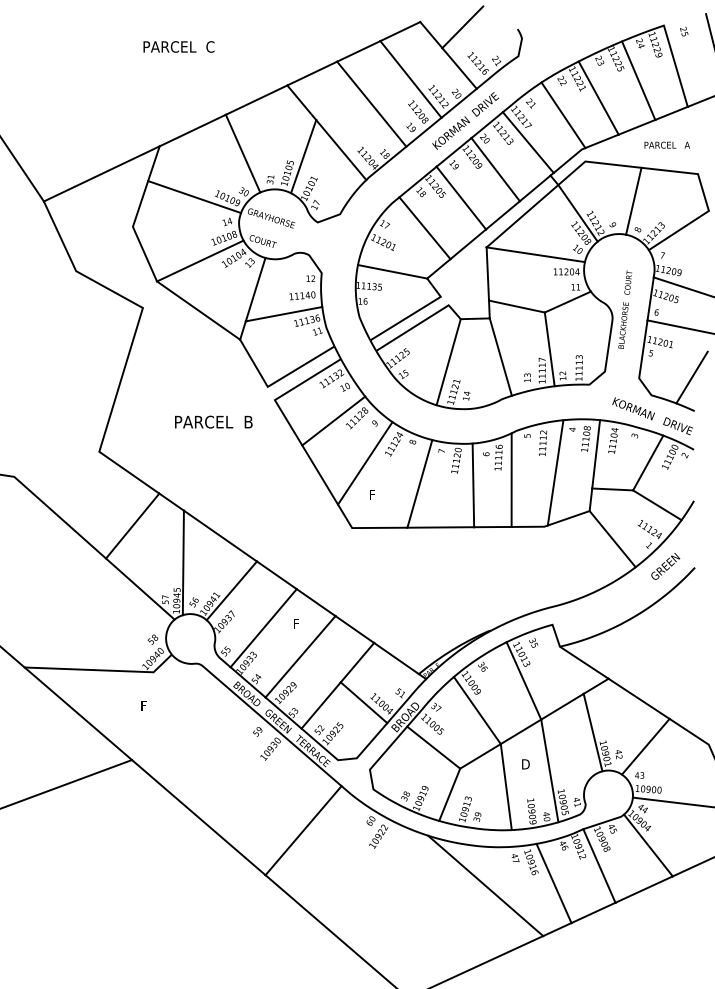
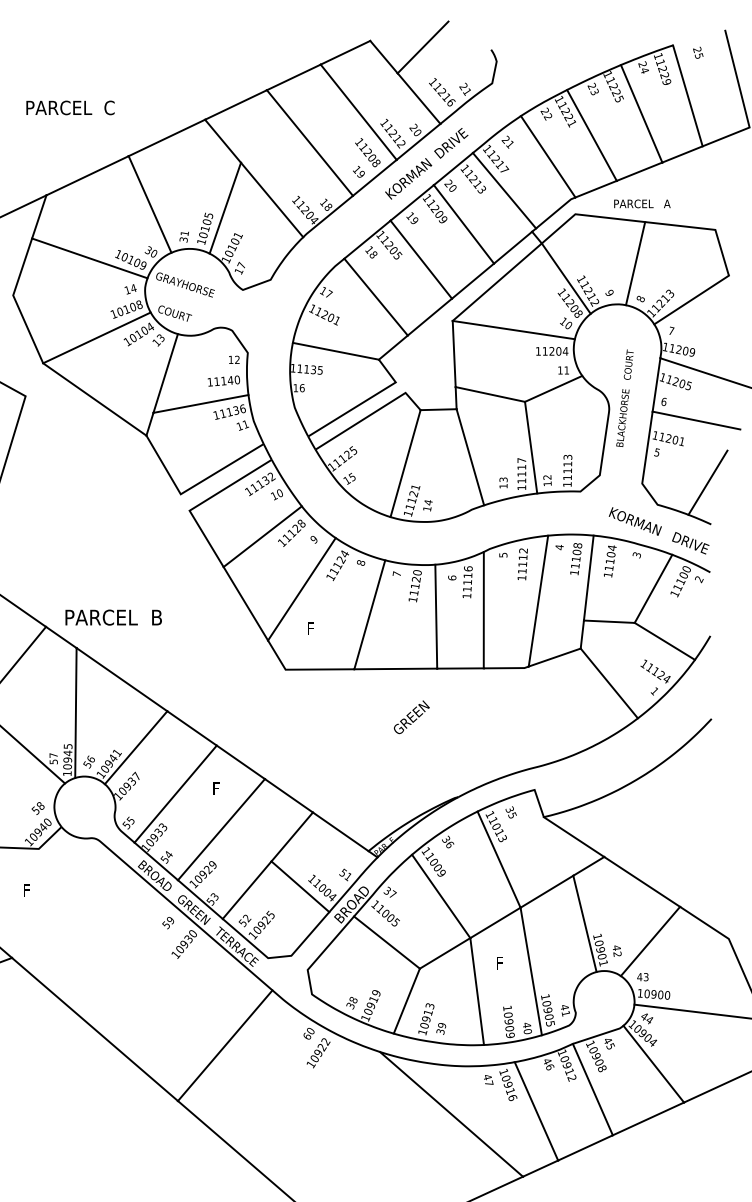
text: (178, 46) -> (69, 107), moved
text: (666, 144) -> (641, 203), moved
text: (213, 421) -> (113, 616), moved
text: (665, 566) -> (411, 717), moved
text: (525, 764) -> (501, 963), D -> F

